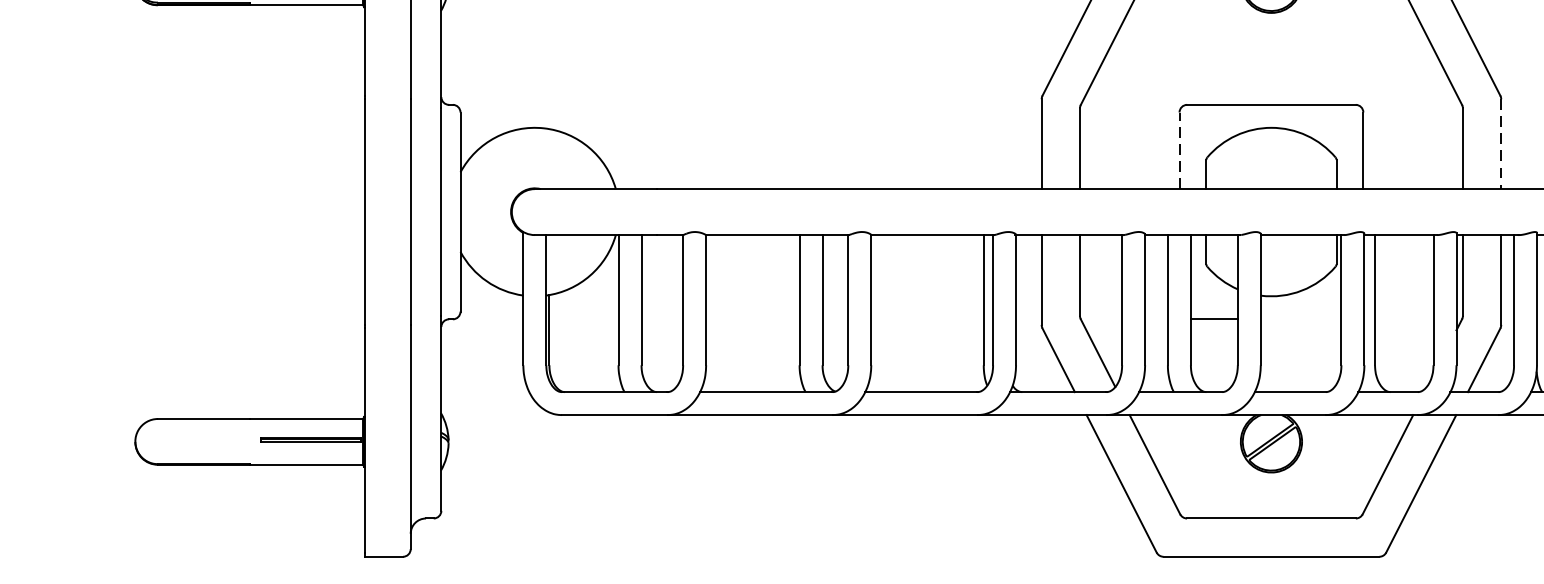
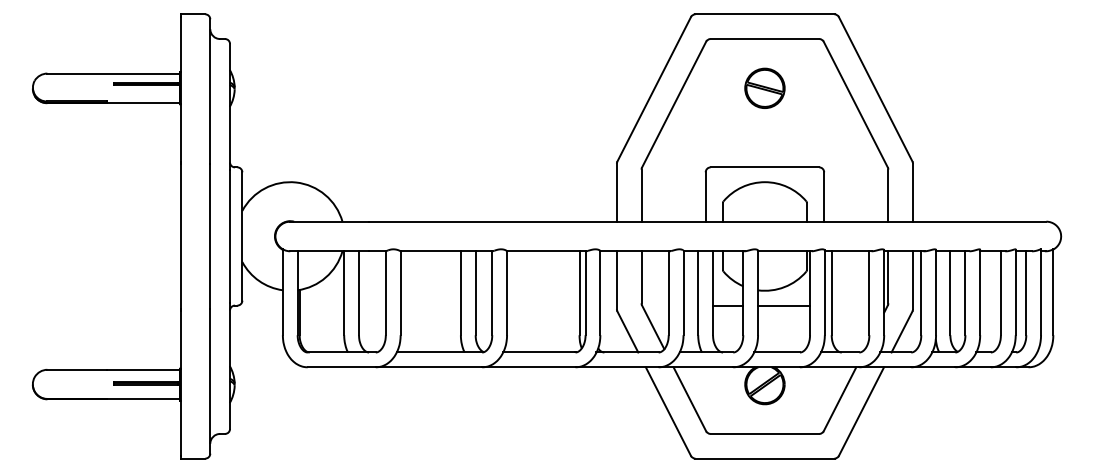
line: (1501, 143) -> (913, 192), dashed -> solid
line: (1179, 151) -> (705, 197), dashed -> solid
line: (1301, 319) -> (784, 305), added

